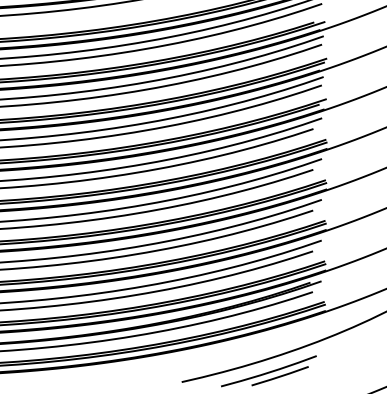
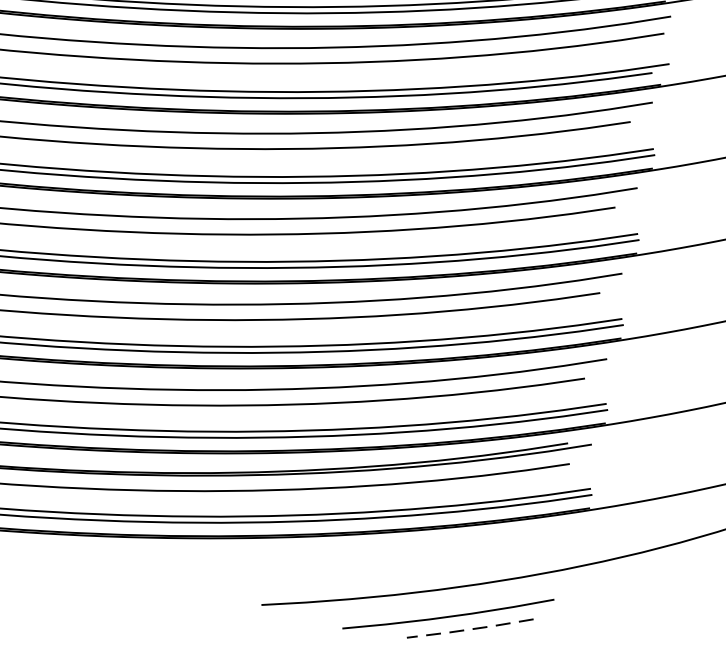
line: (280, 376) -> (470, 629), solid -> dashed

